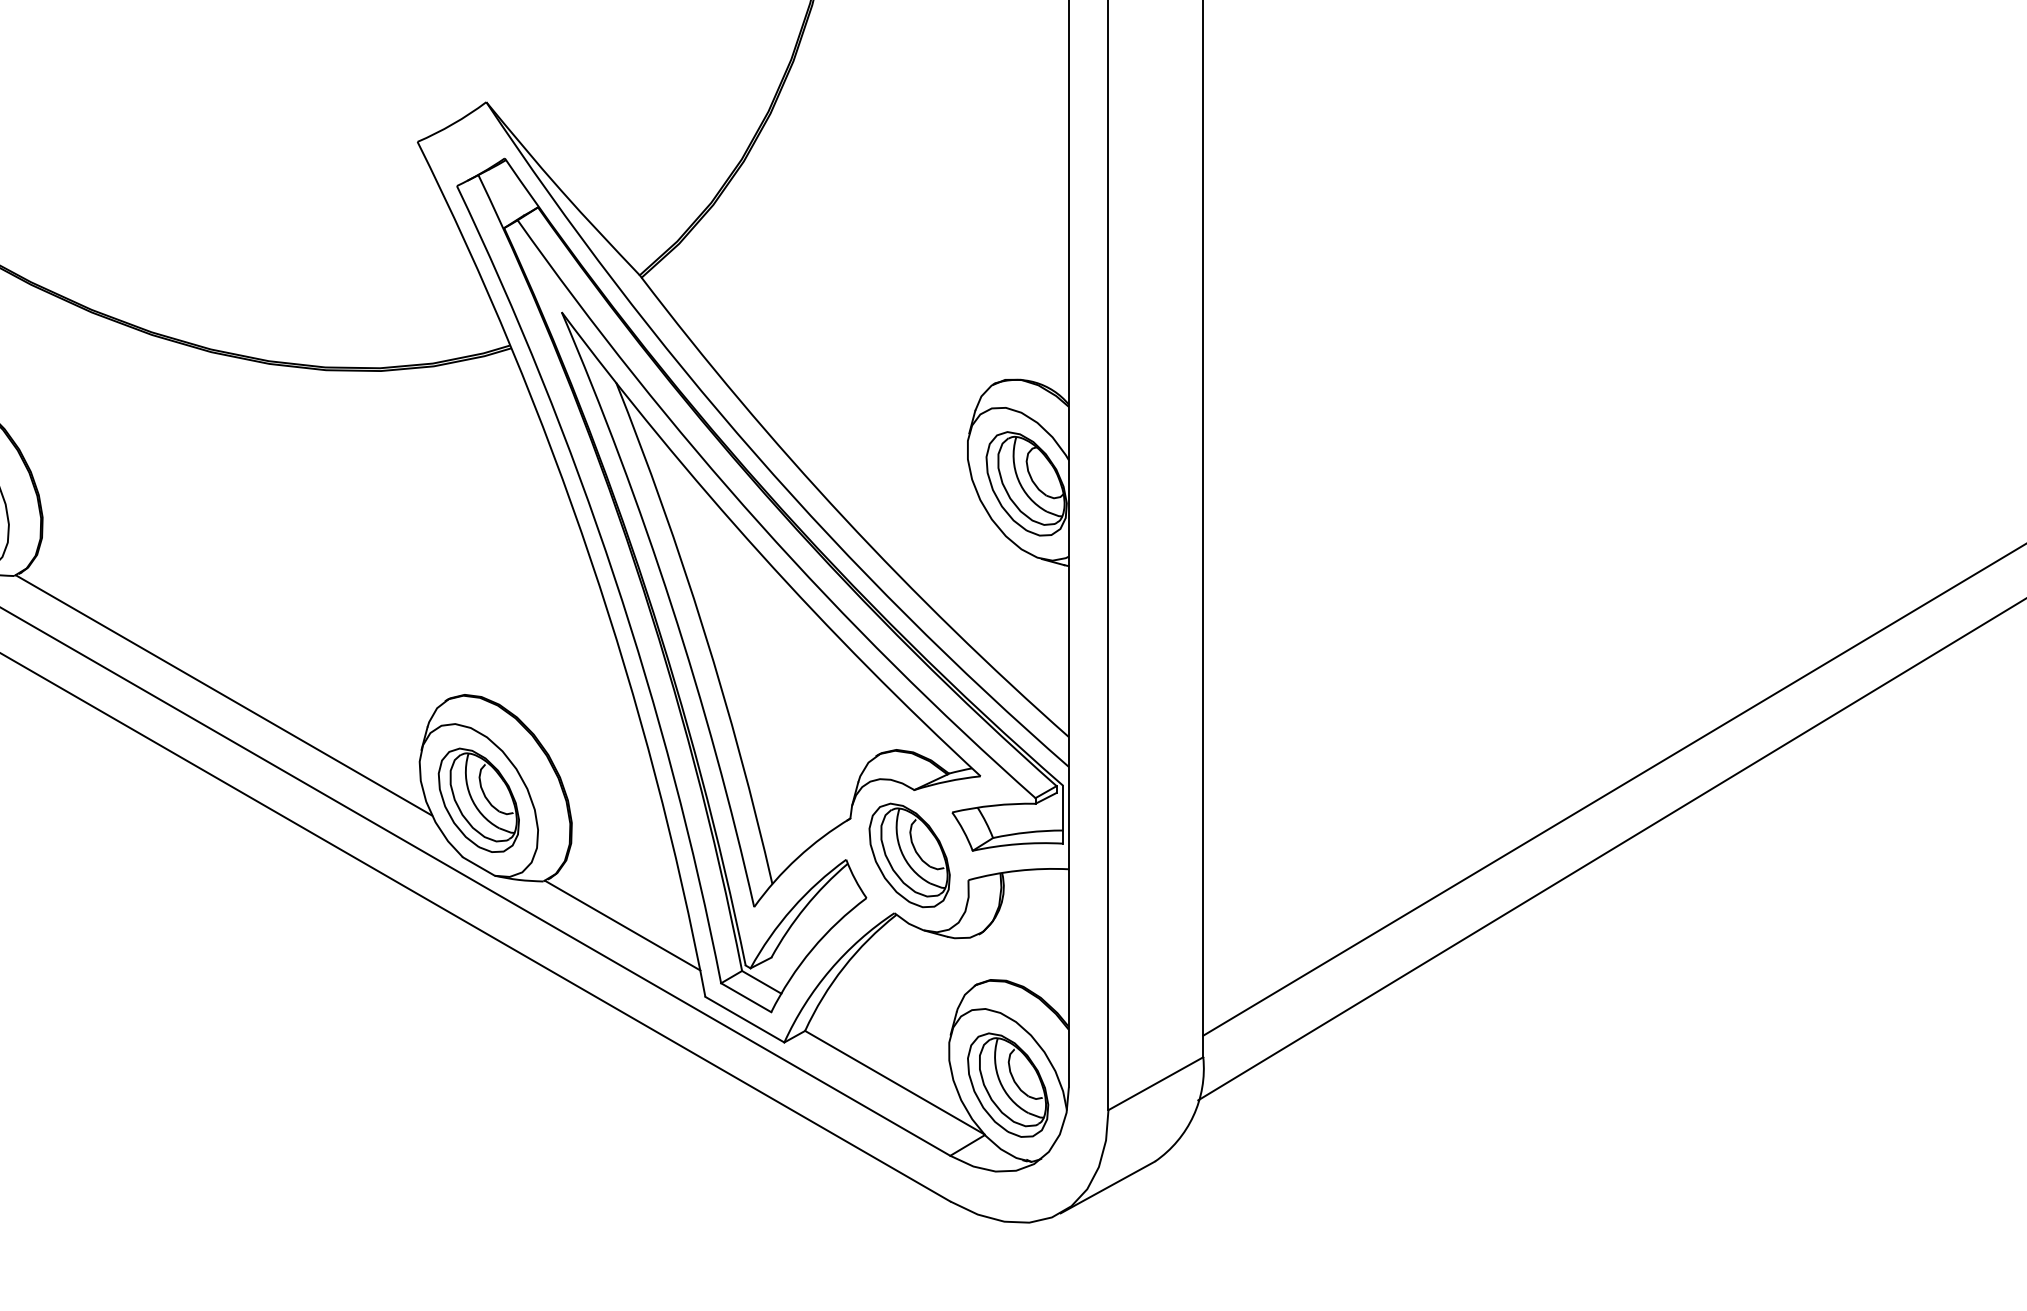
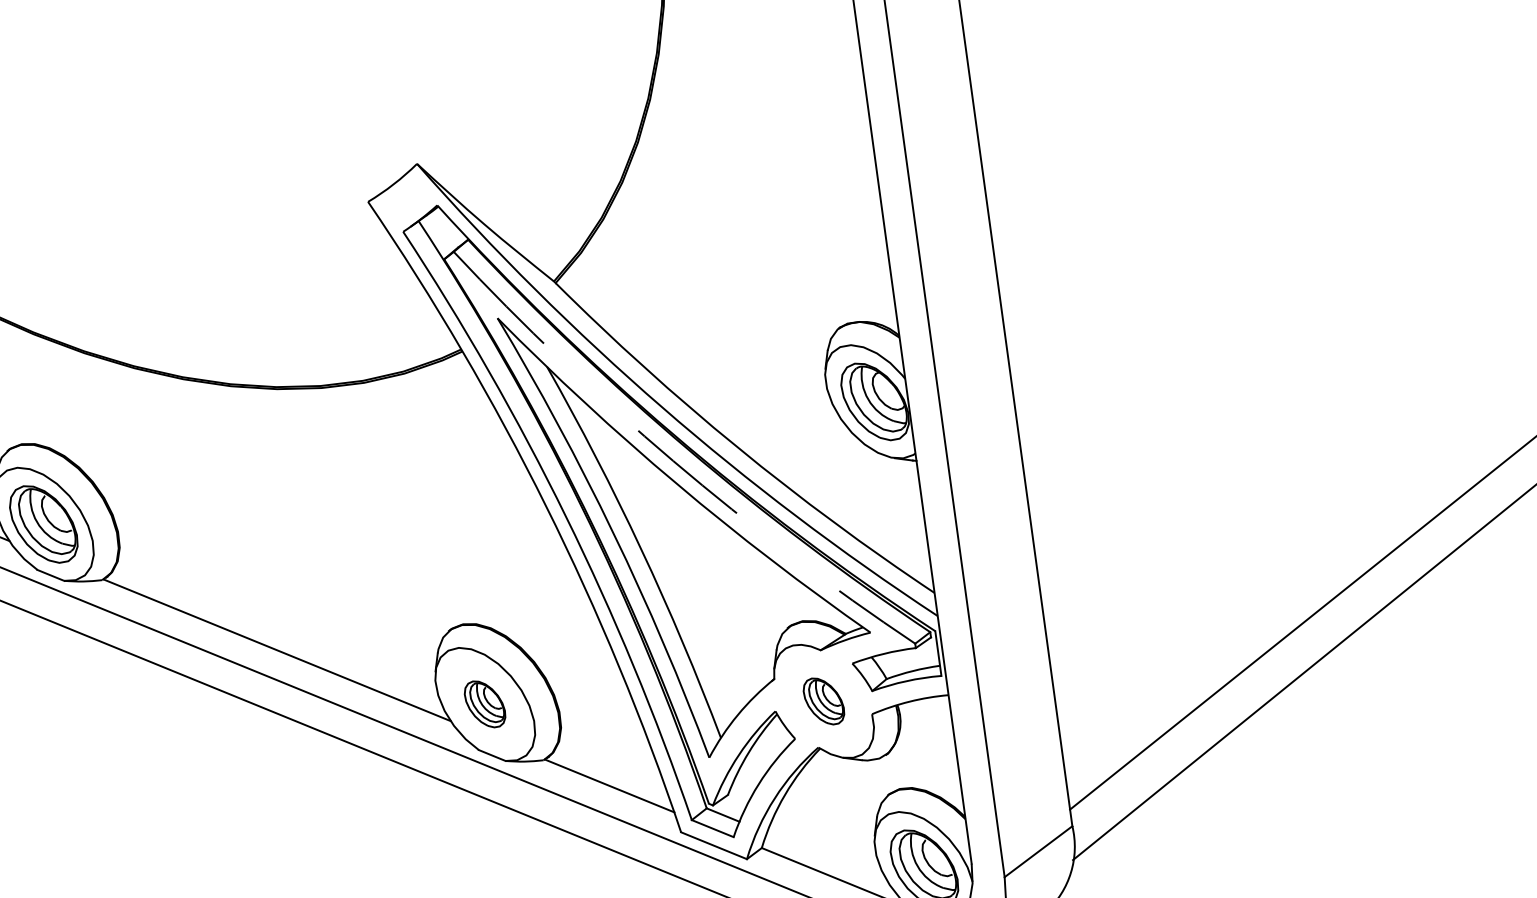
arc: (760, 524) -> (673, 461), solid -> dashed
part: (478, 799) -> (484, 703), size x0.6
part: (909, 855) -> (823, 701), size x0.6

